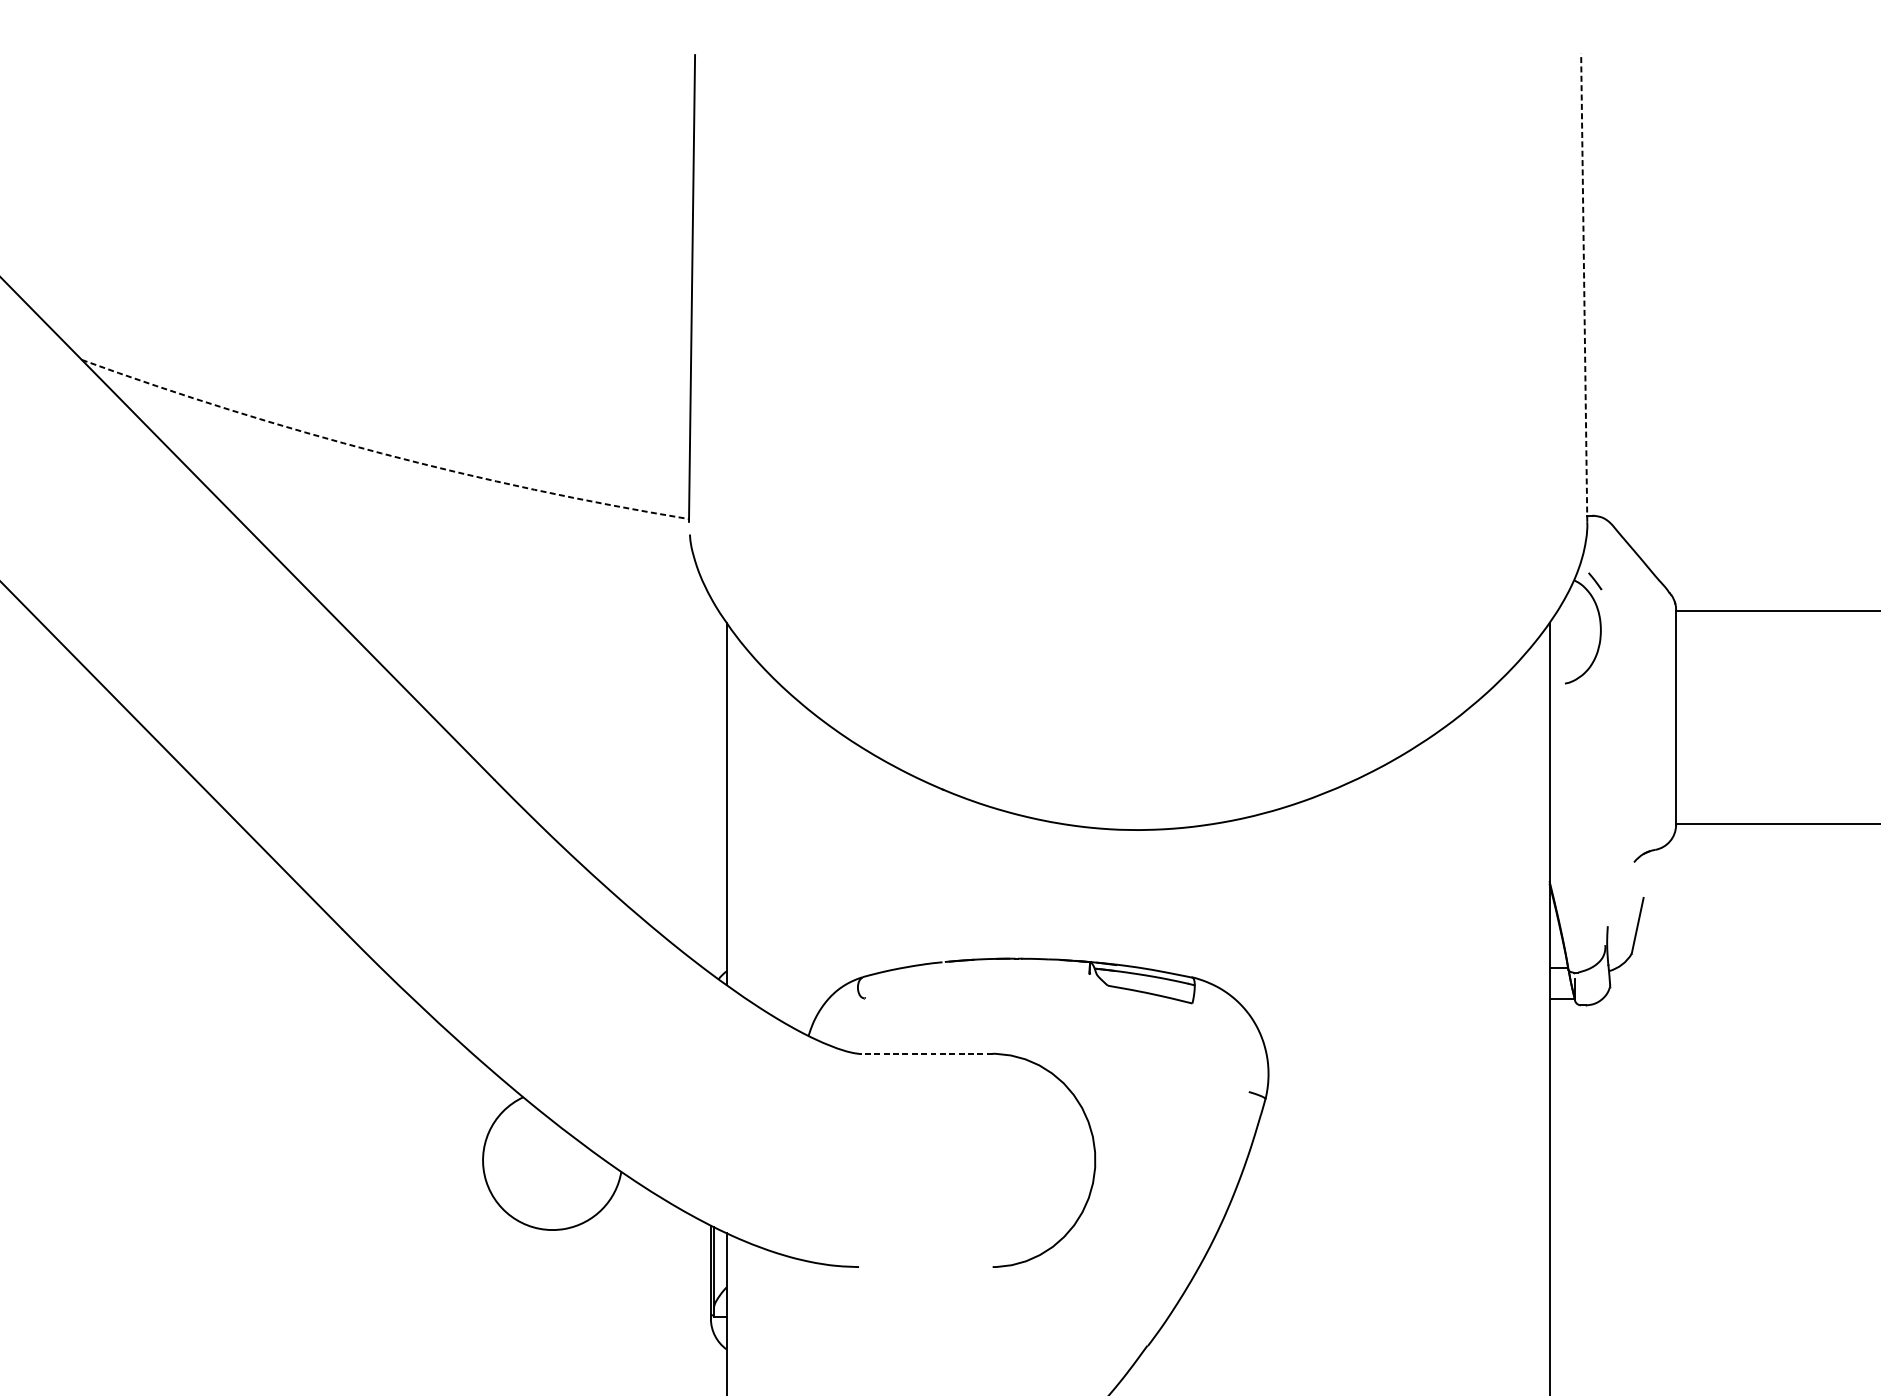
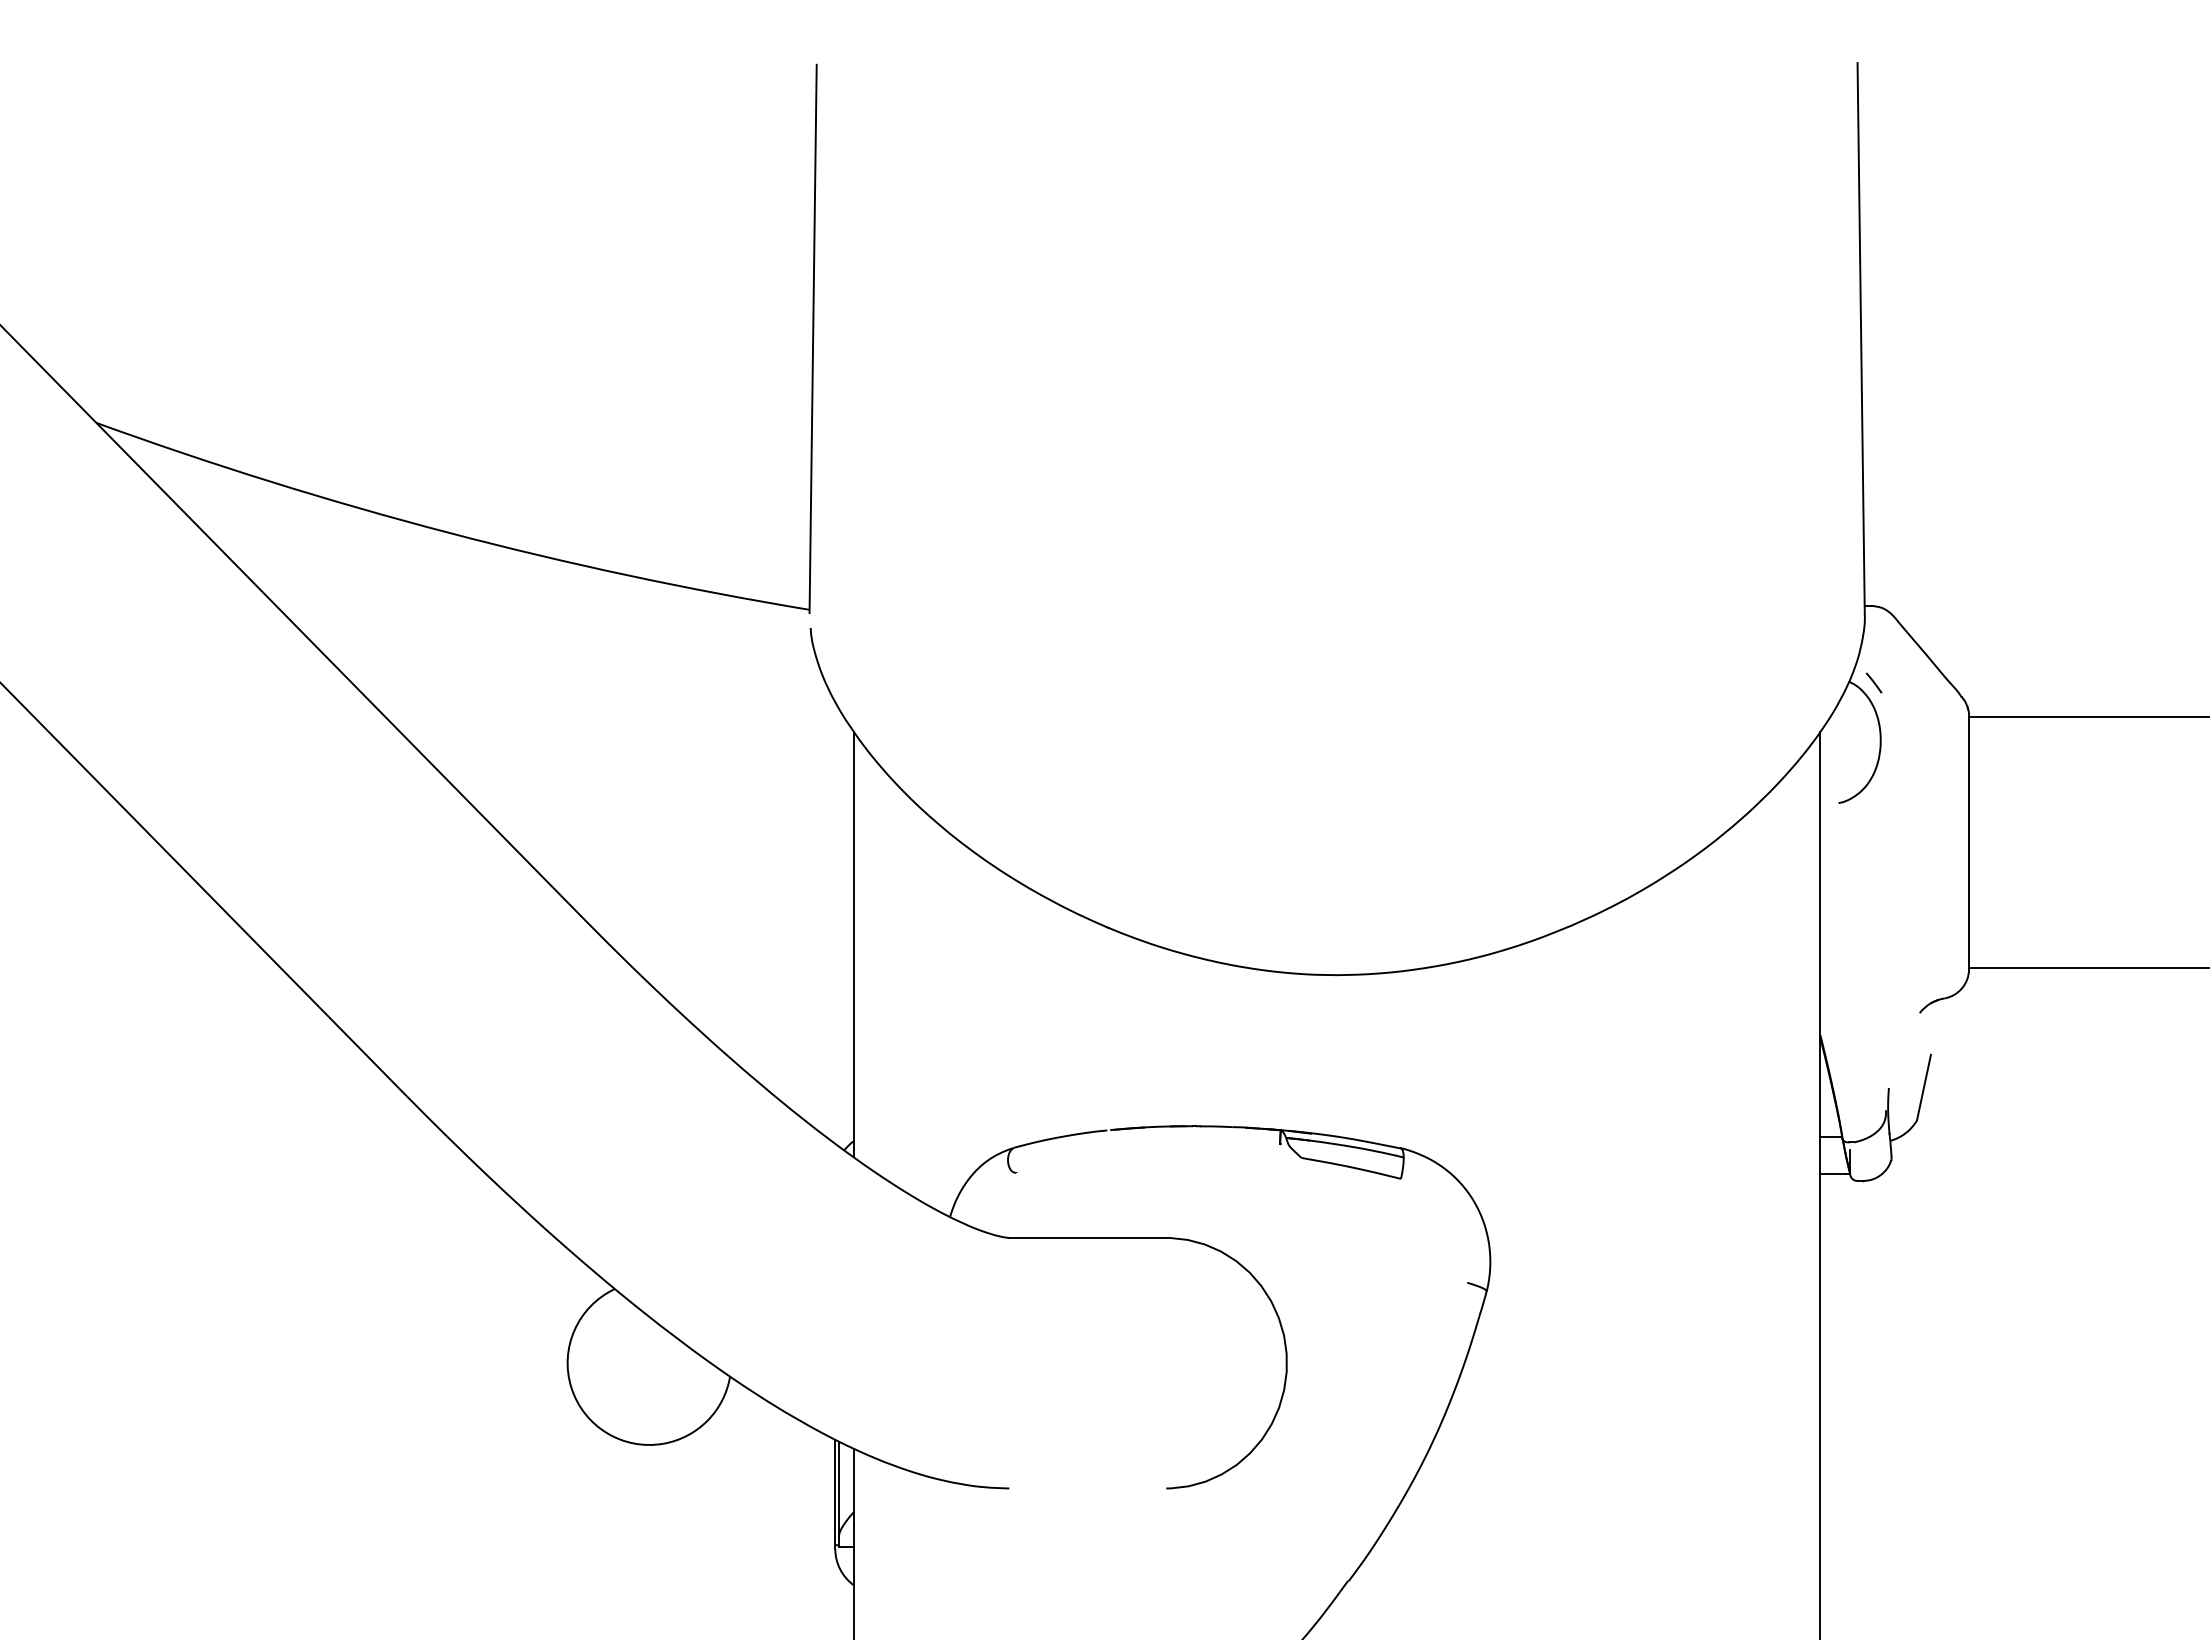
line: (1584, 287) -> (1861, 337), dashed -> solid
arc: (381, 453) -> (448, 532), dashed -> solid
line: (925, 1053) -> (1087, 1237), dashed -> solid

